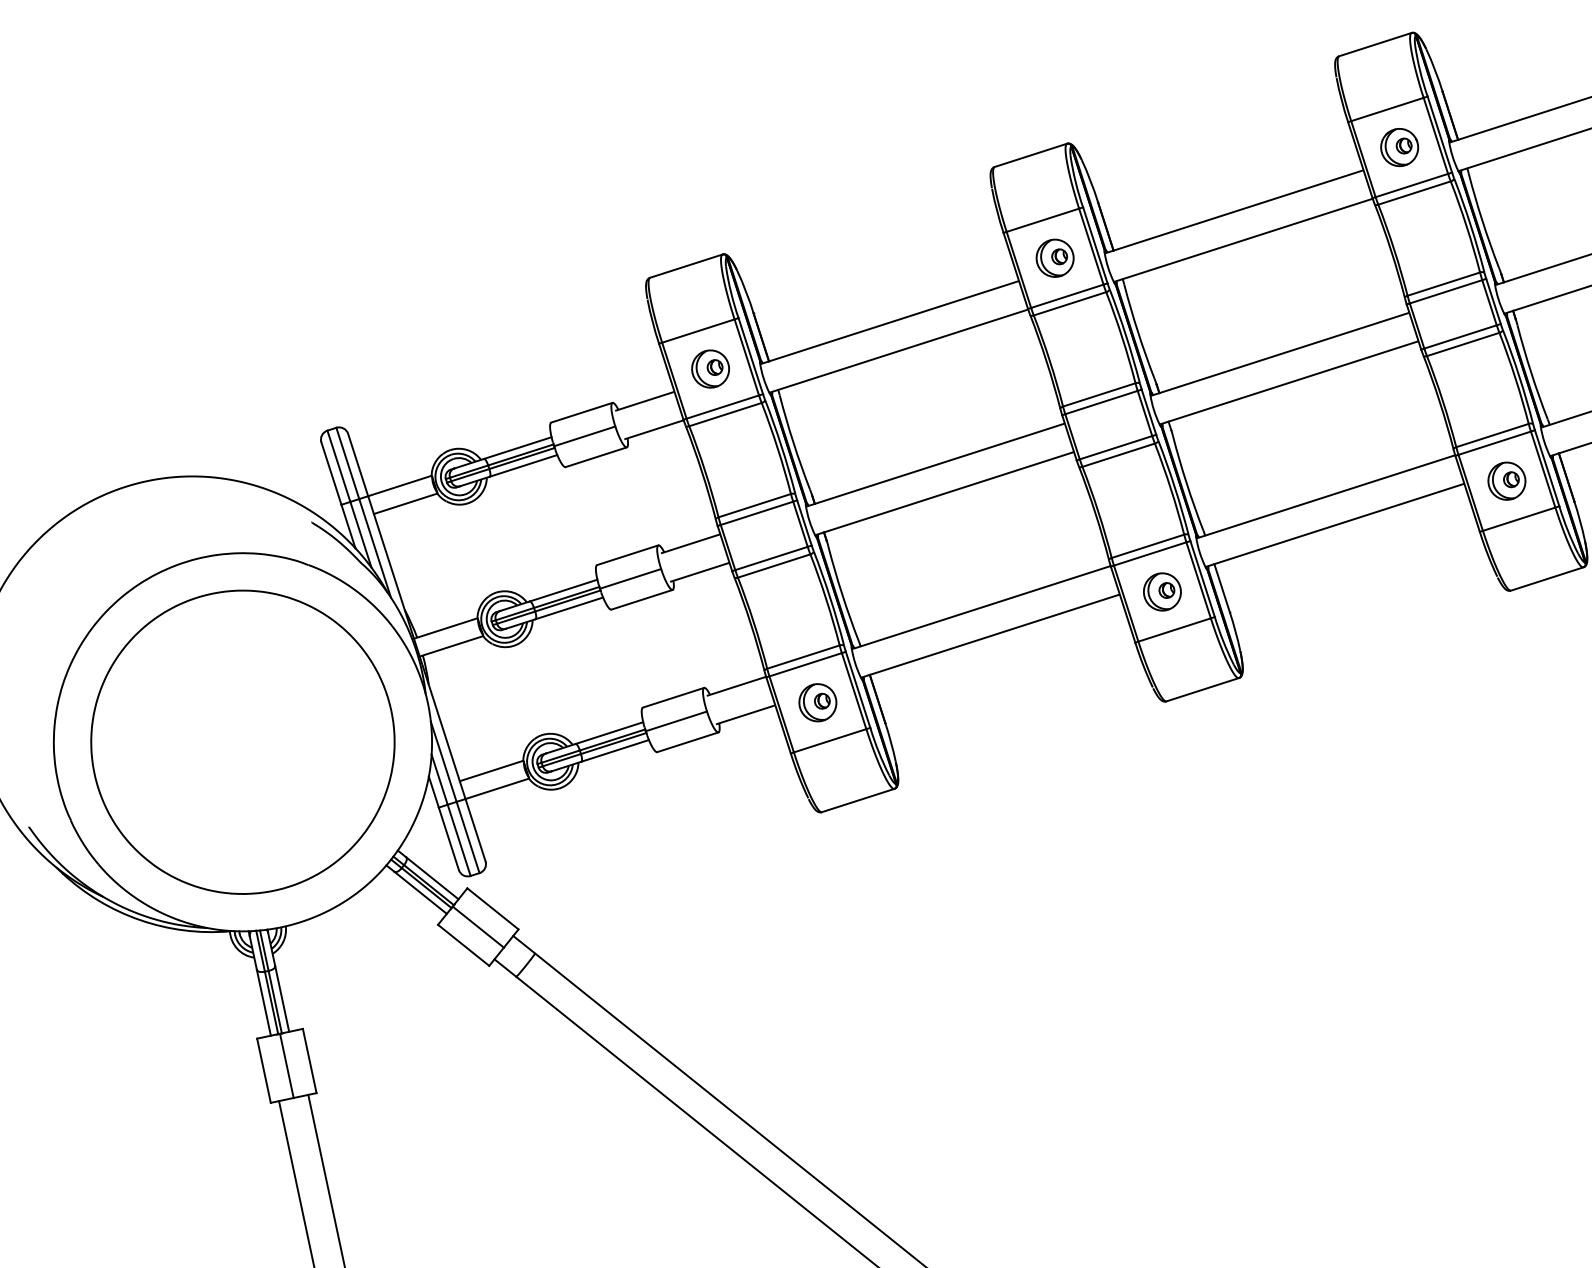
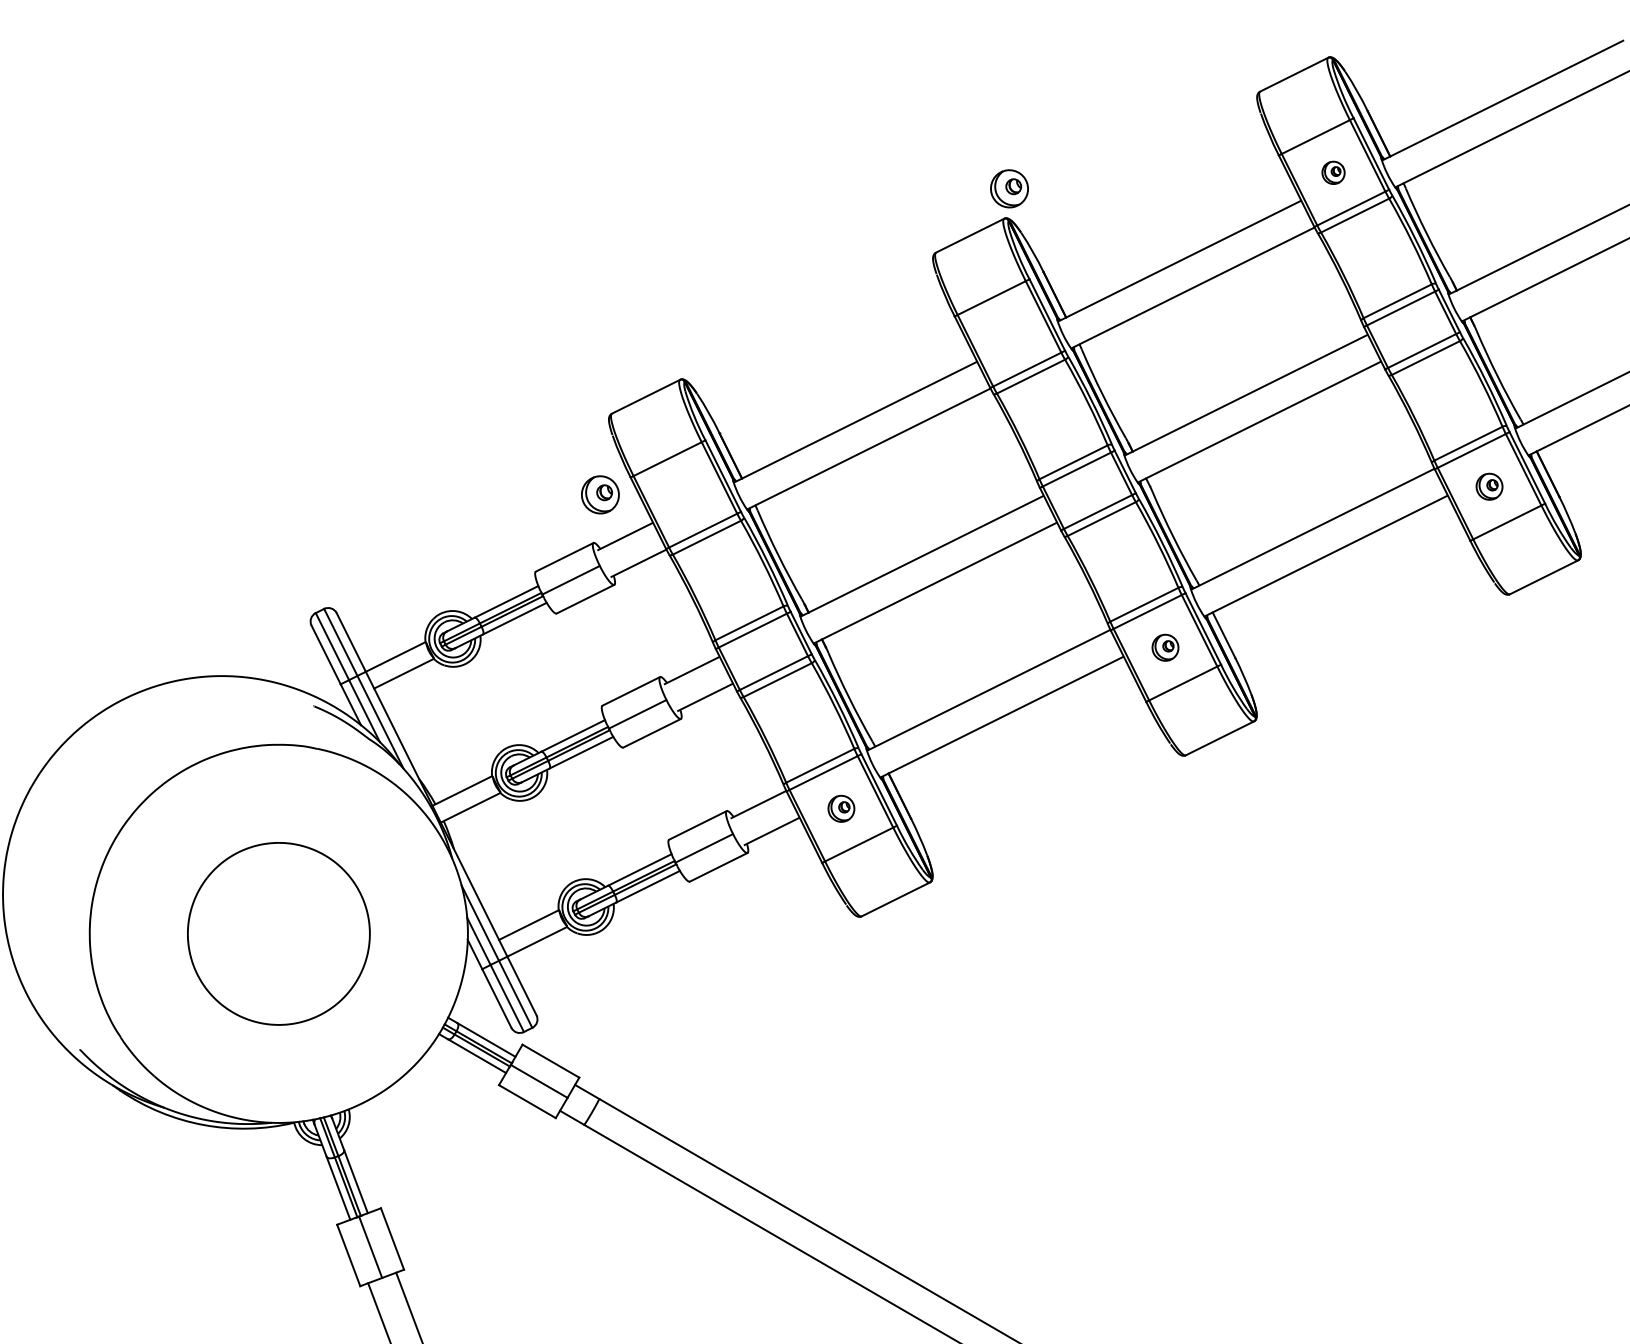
part: (1399, 147) -> (1333, 172), size x0.6
part: (1055, 257) -> (1009, 188), moved
part: (710, 368) -> (600, 494), moved
part: (1506, 481) -> (1489, 486), size x0.7
part: (1162, 591) -> (1165, 647), size x0.7
part: (818, 702) -> (841, 808), size x0.7
part: (242, 741) -> (278, 933), size x0.6

